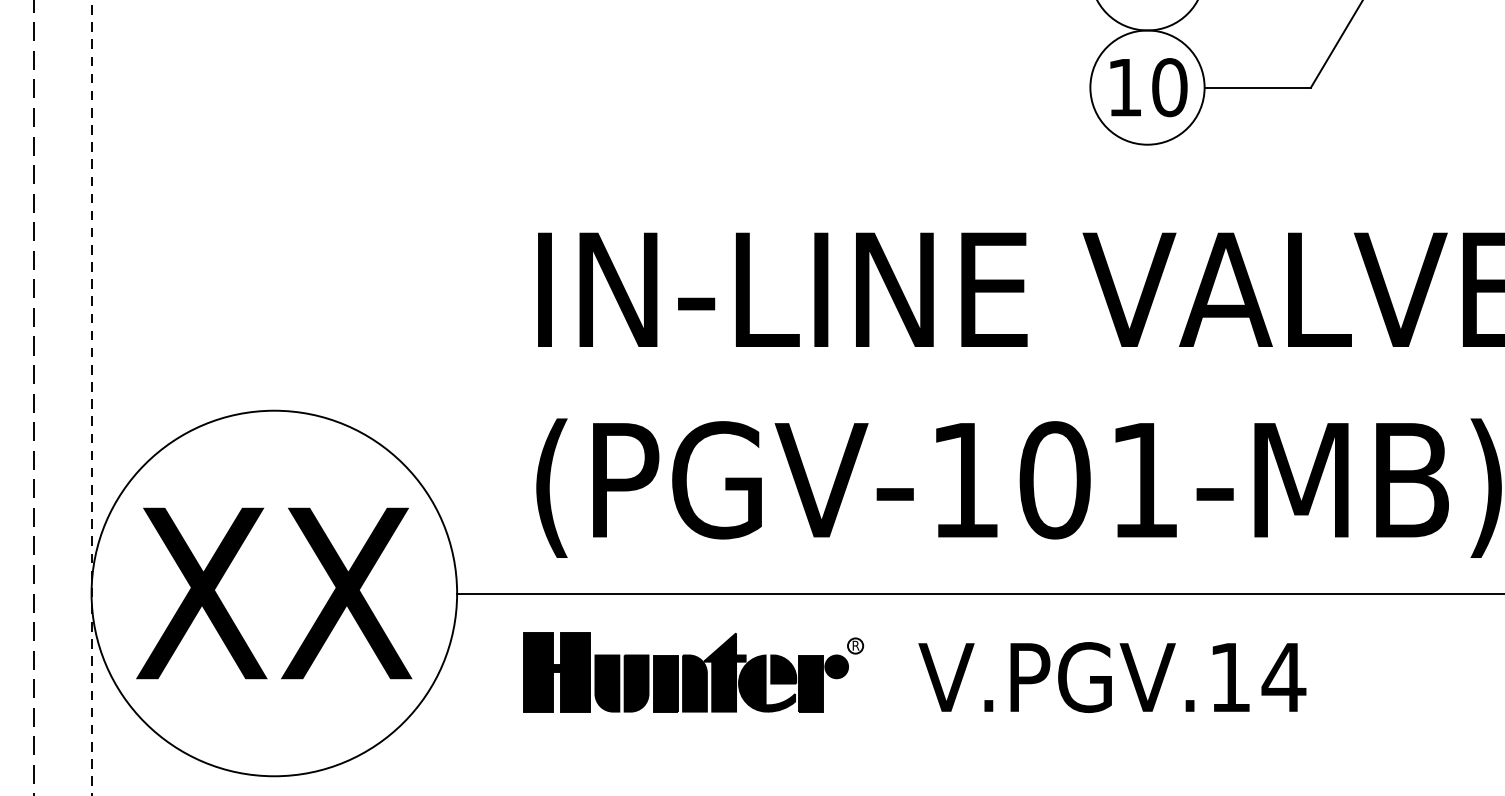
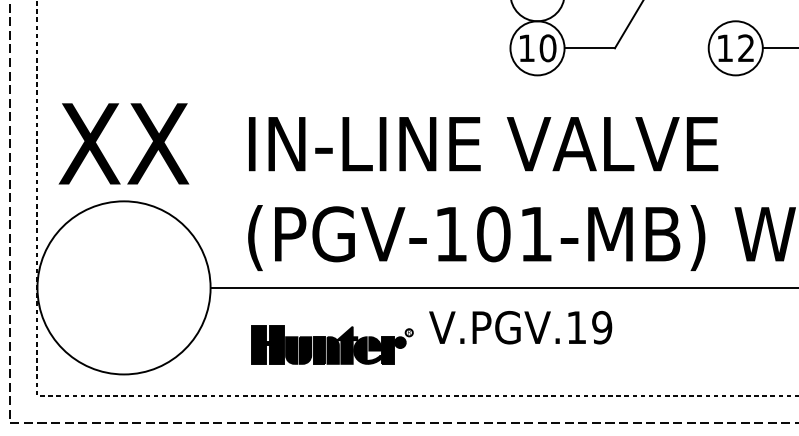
text: (273, 592) -> (123, 143), moved
part: (693, 670) -> (332, 344), moved
text: (1282, 677) -> (601, 327), V.PGV.14 -> V.PGV.19

